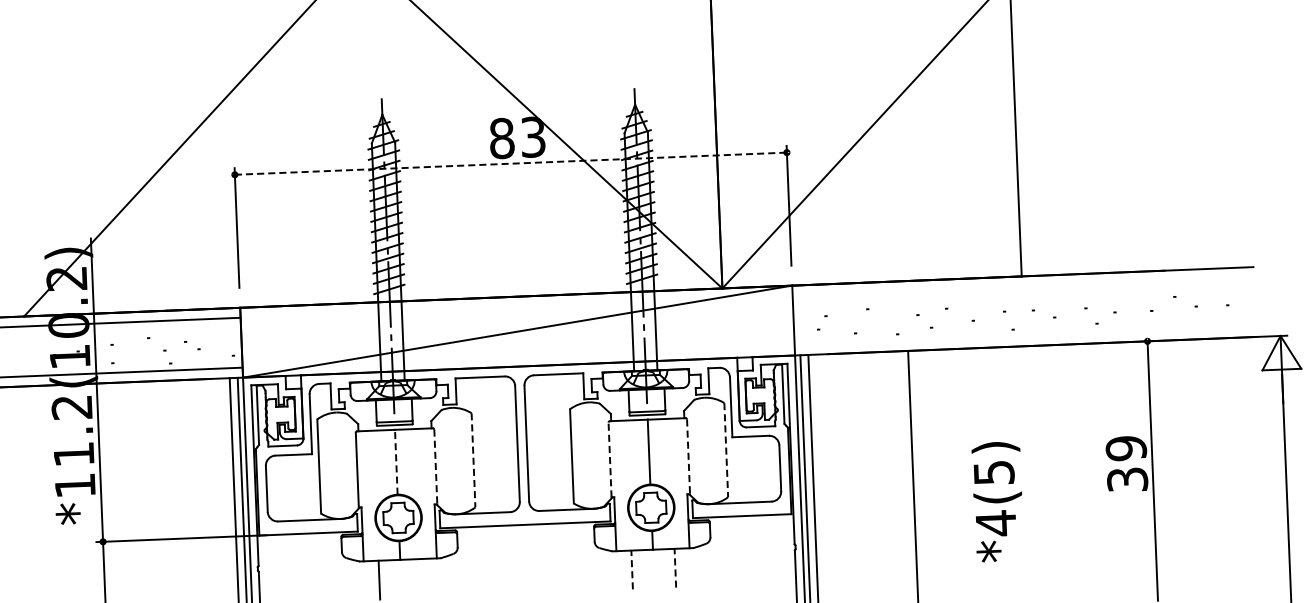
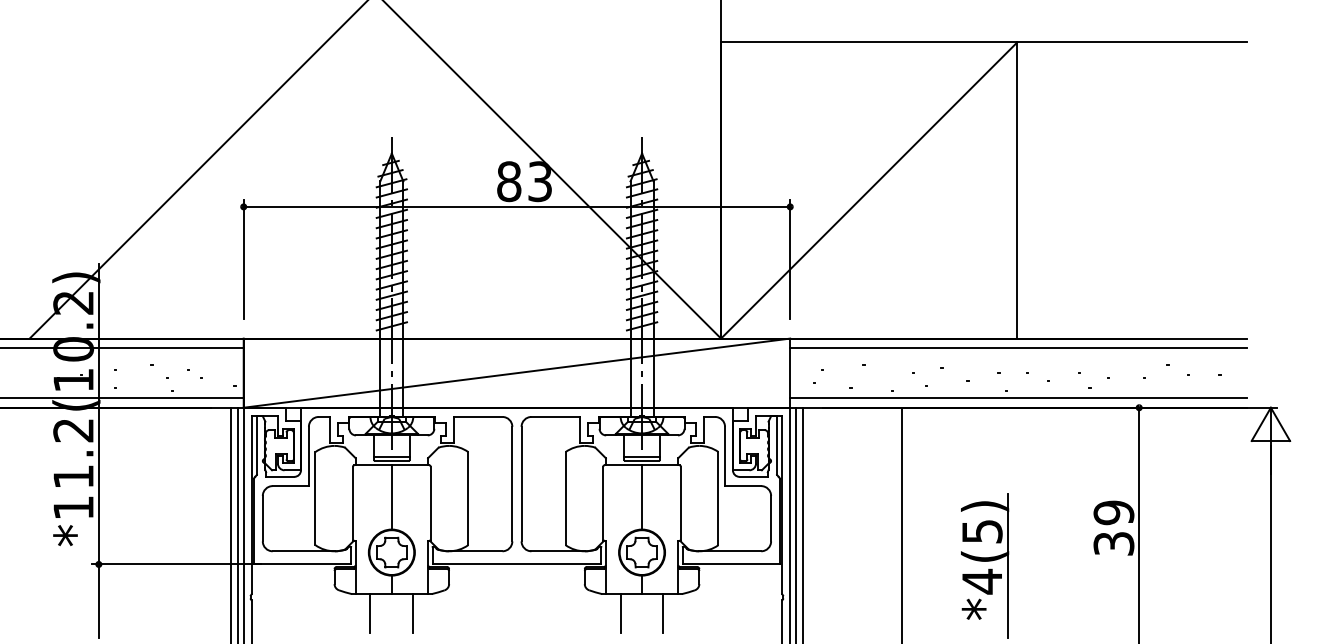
line: (511, 163) -> (517, 206), dashed -> solid
line: (1023, 286) -> (1018, 348), added
line: (1025, 335) -> (1018, 397), added
line: (726, 450) -> (718, 498), dashed -> solid
line: (688, 457) -> (680, 504), dashed -> solid
line: (610, 459) -> (603, 503), dashed -> solid
line: (473, 460) -> (468, 498), dashed -> solid
line: (395, 461) -> (391, 496), dashed -> solid
line: (435, 467) -> (430, 504), dashed -> solid
line: (1020, 506) -> (1007, 565), added
line: (675, 567) -> (663, 612), dashed -> solid
line: (631, 569) -> (620, 612), dashed -> solid
line: (422, 578) -> (413, 613), added

